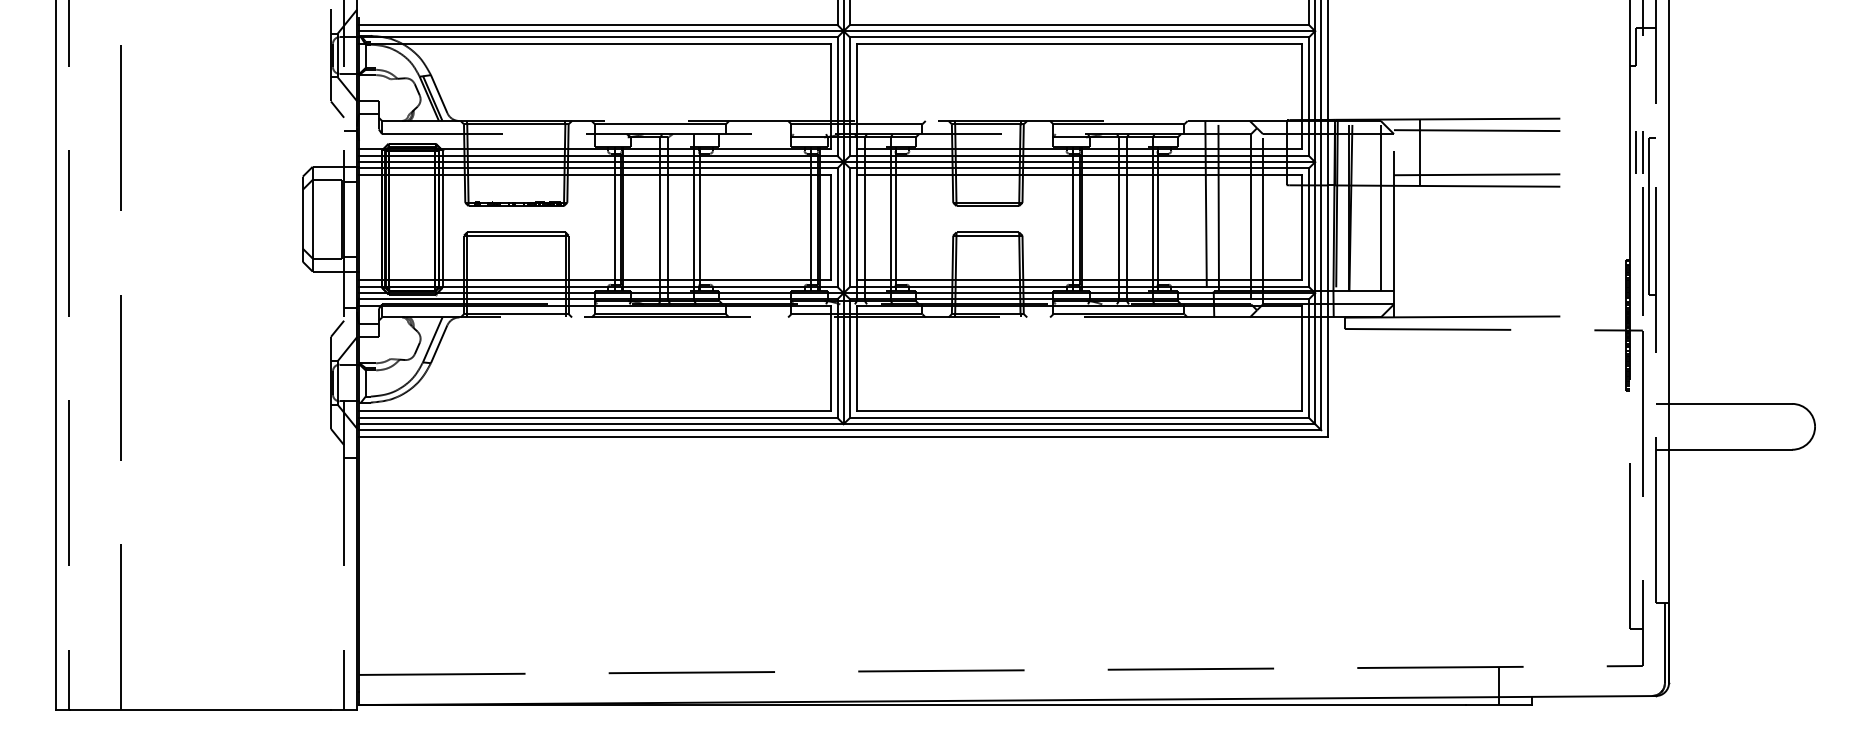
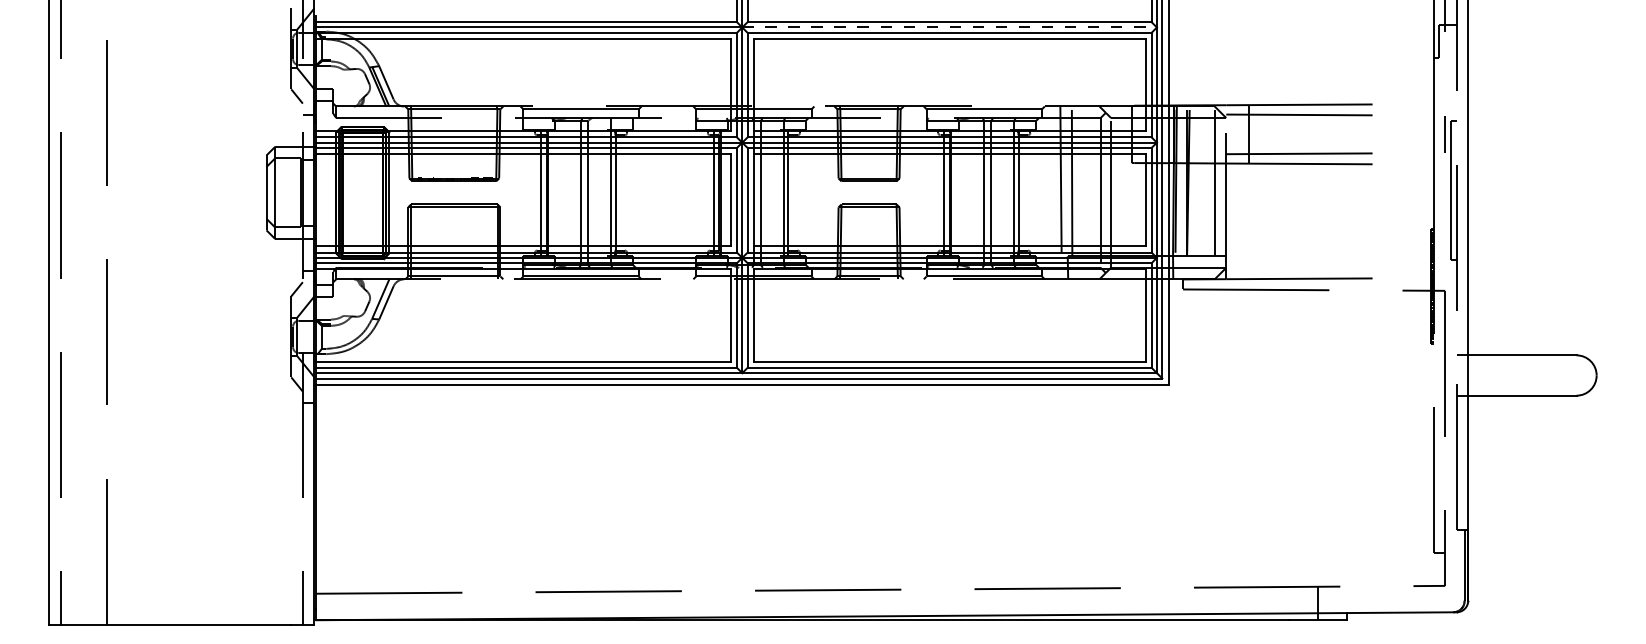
line: (1080, 31) -> (950, 27), solid -> dashed
line: (1636, 152) -> (1439, 134), removed
line: (1643, 251) -> (1445, 221), removed

